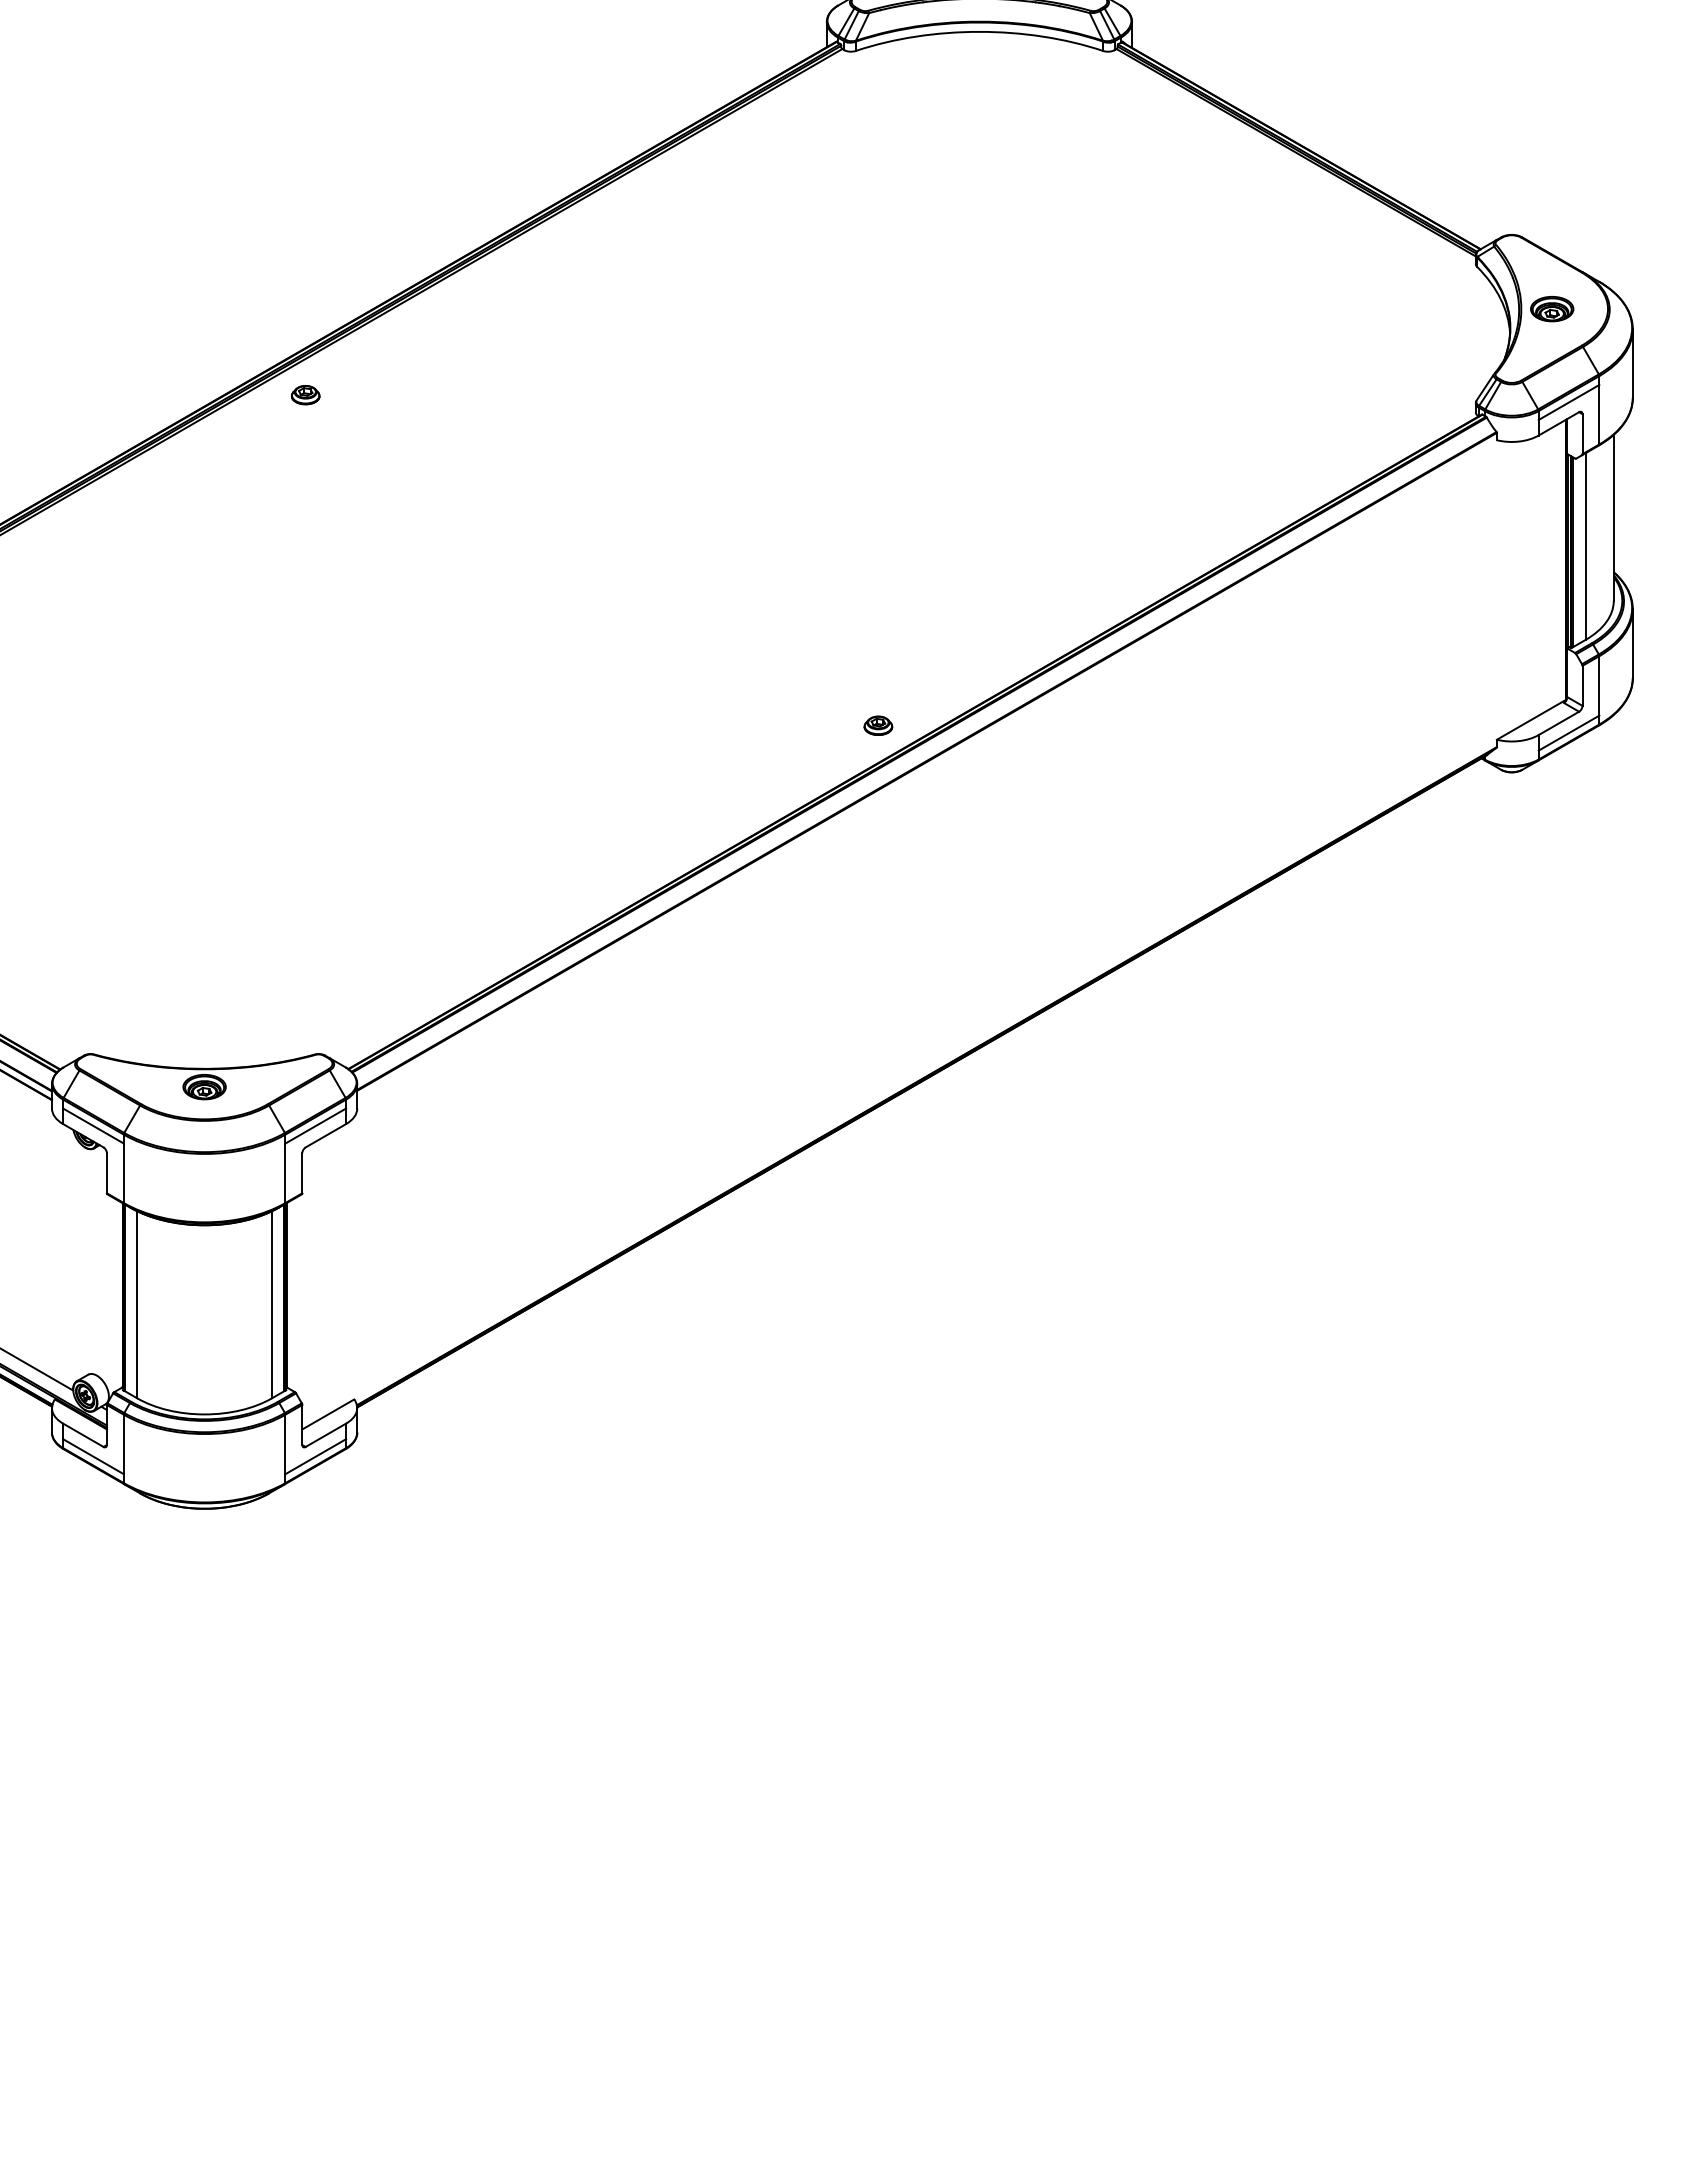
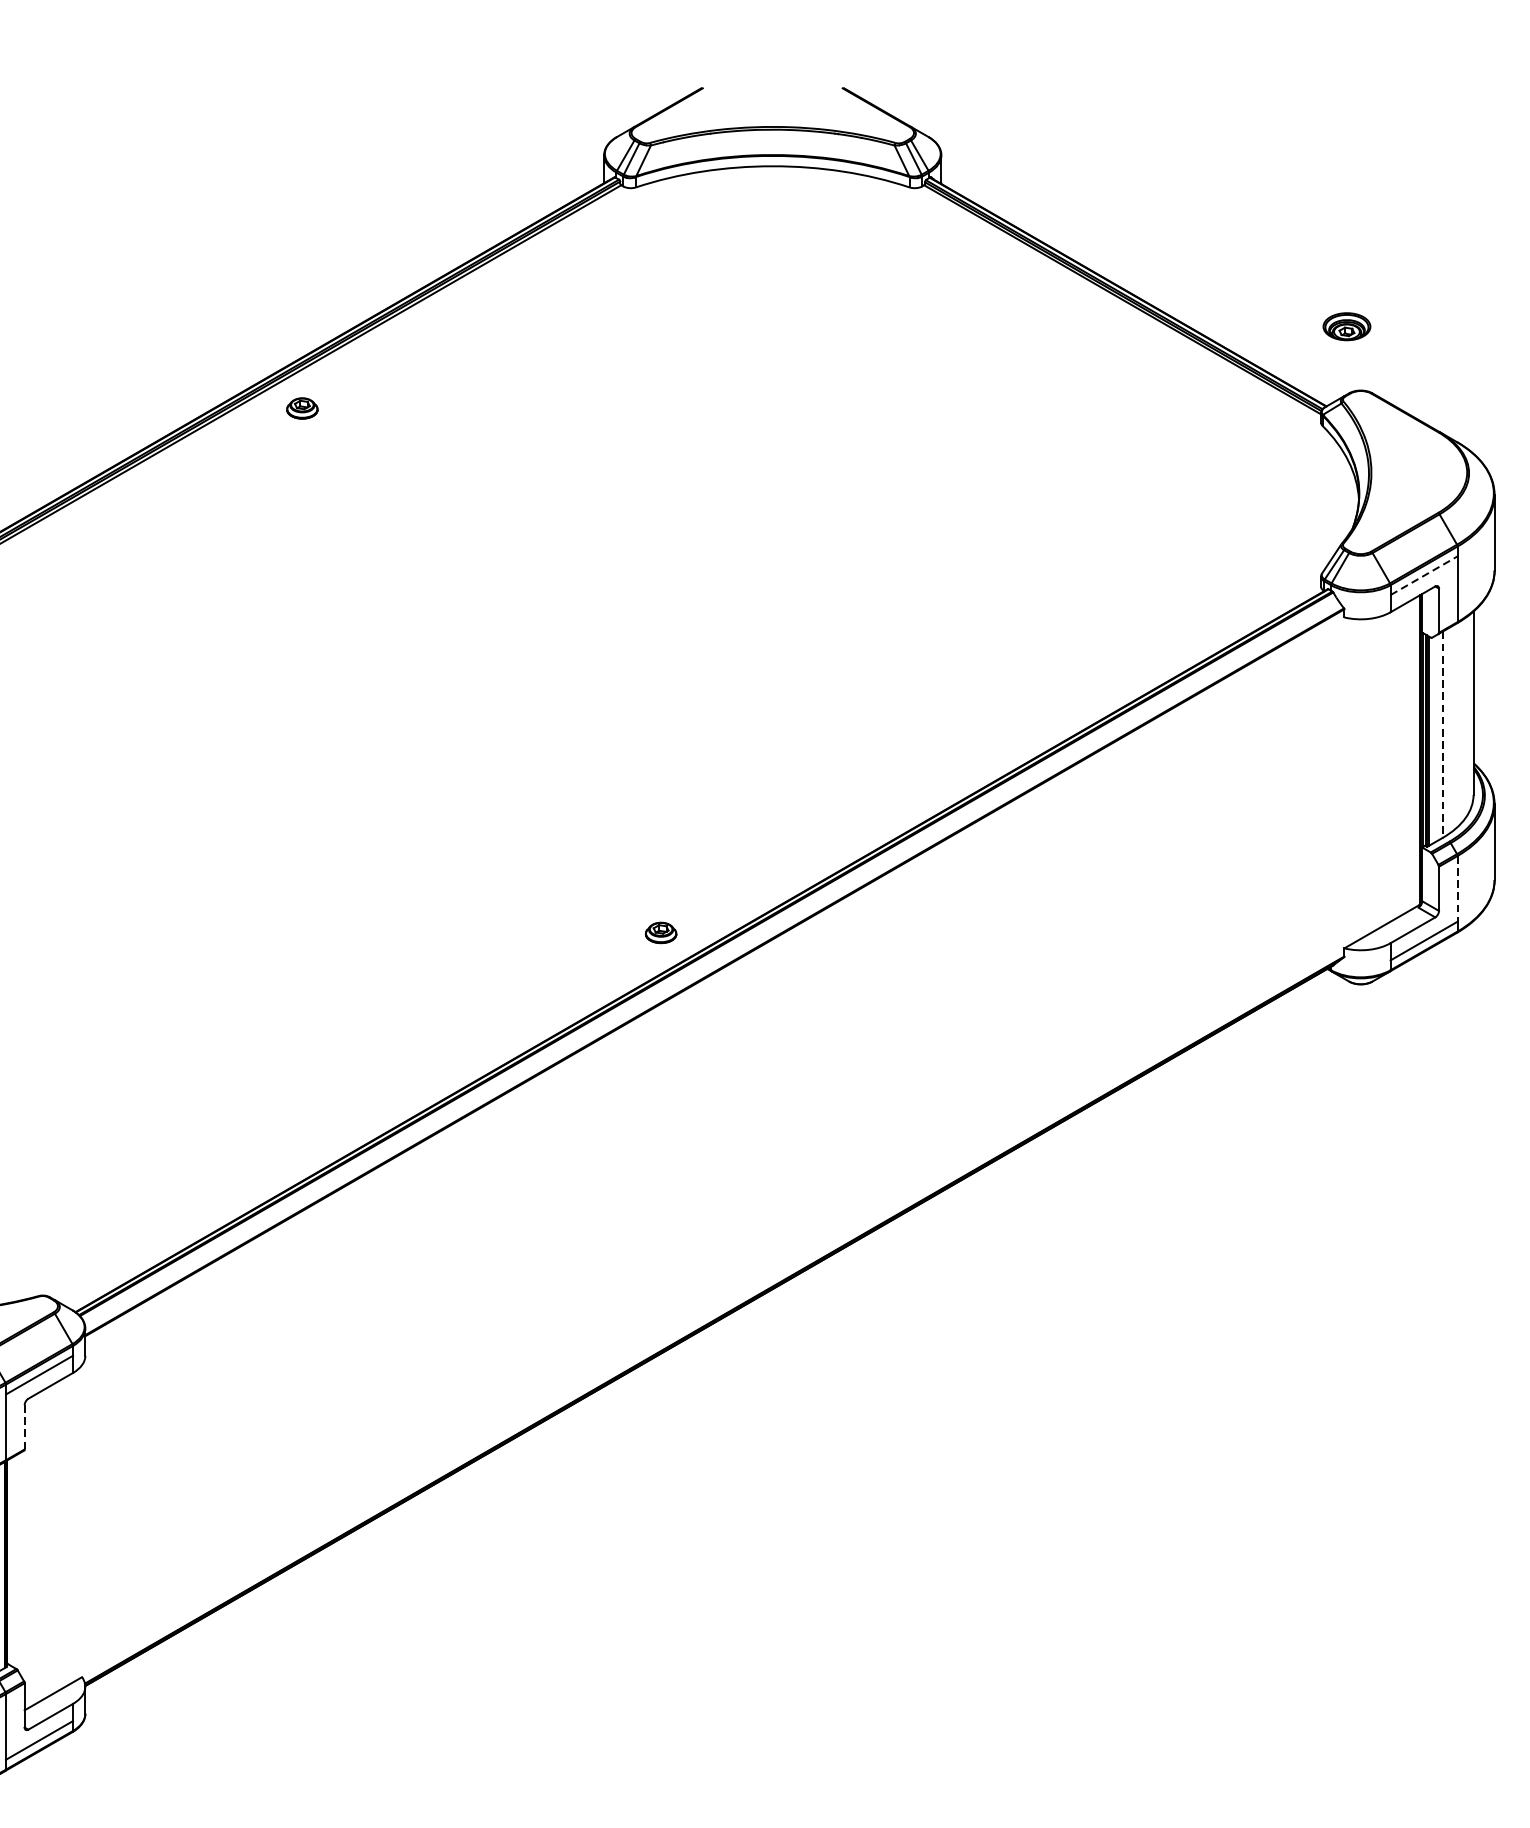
part: (1552, 309) -> (1347, 327), moved
part: (305, 395) -> (302, 408), moved
line: (1569, 402) -> (1424, 575), solid -> dashed
line: (1585, 546) -> (1442, 734), solid -> dashed
line: (1599, 685) -> (1457, 888), solid -> dashed
line: (302, 1173) -> (24, 1427), solid -> dashed

